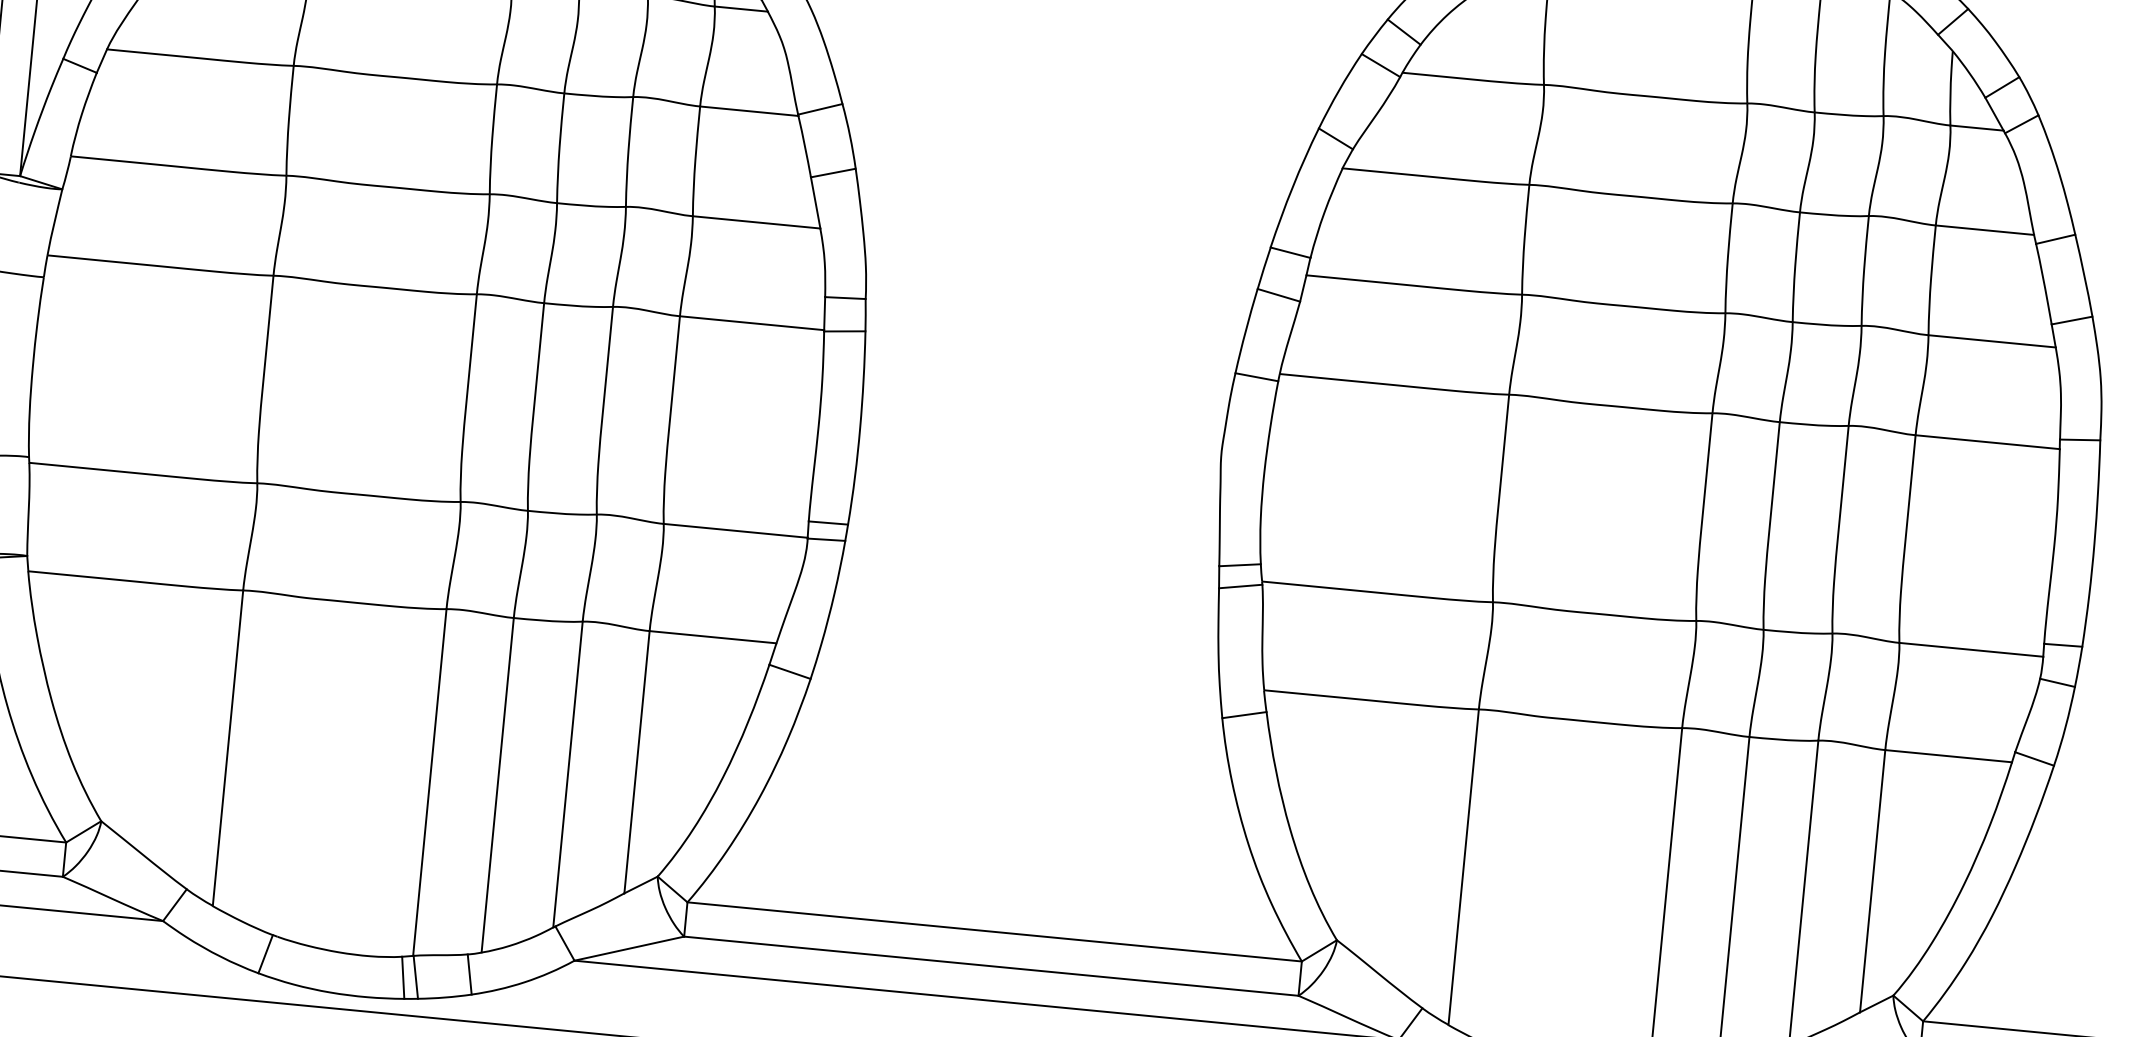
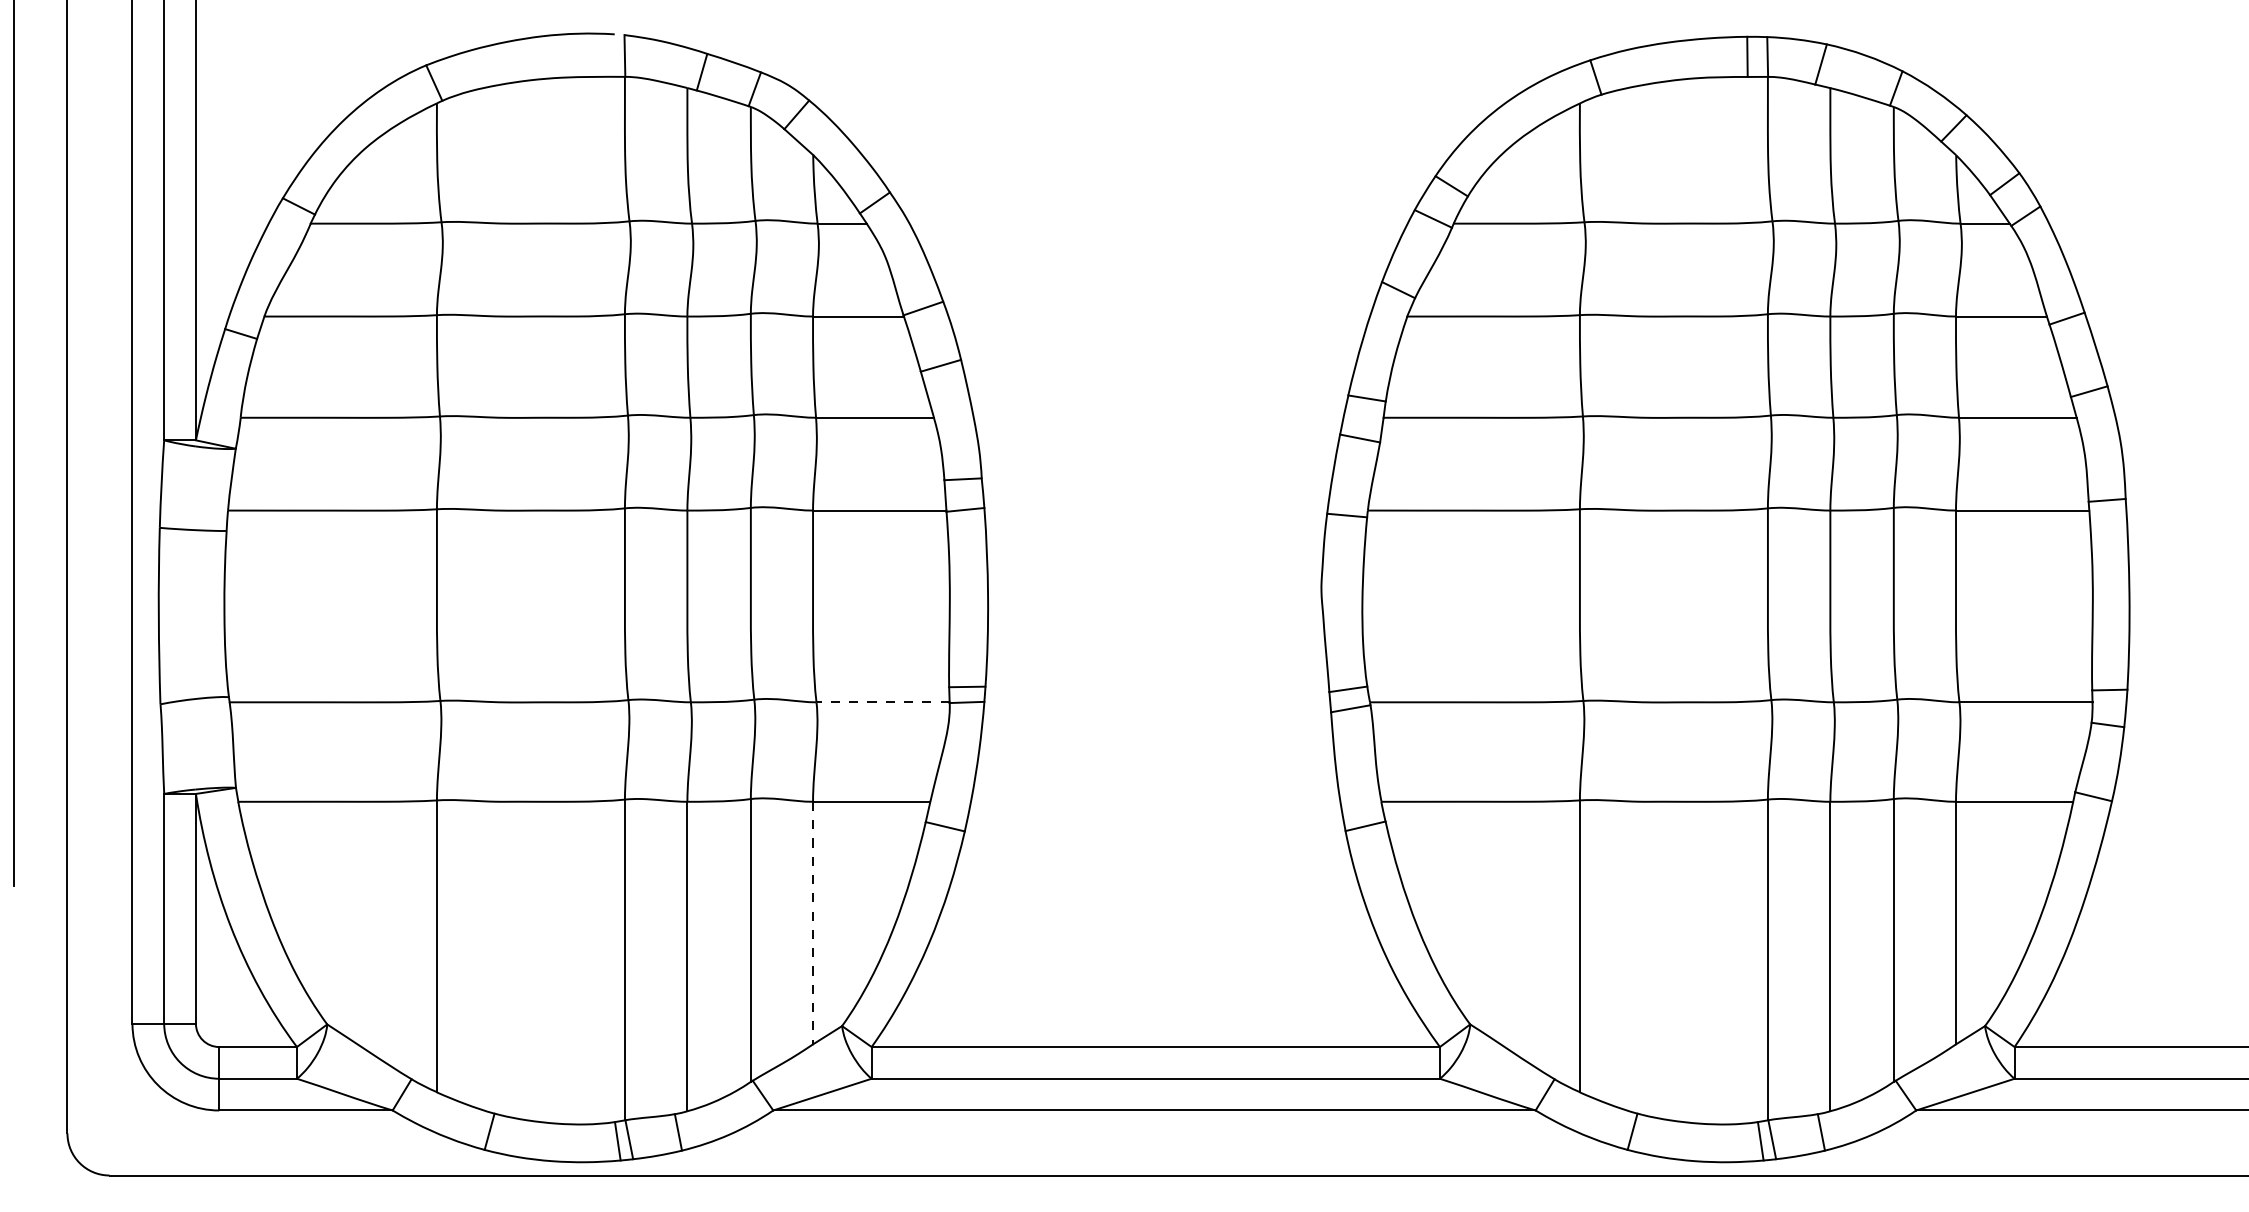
line: (736, 531) -> (883, 702), solid -> dashed
line: (637, 762) -> (813, 923), solid -> dashed

